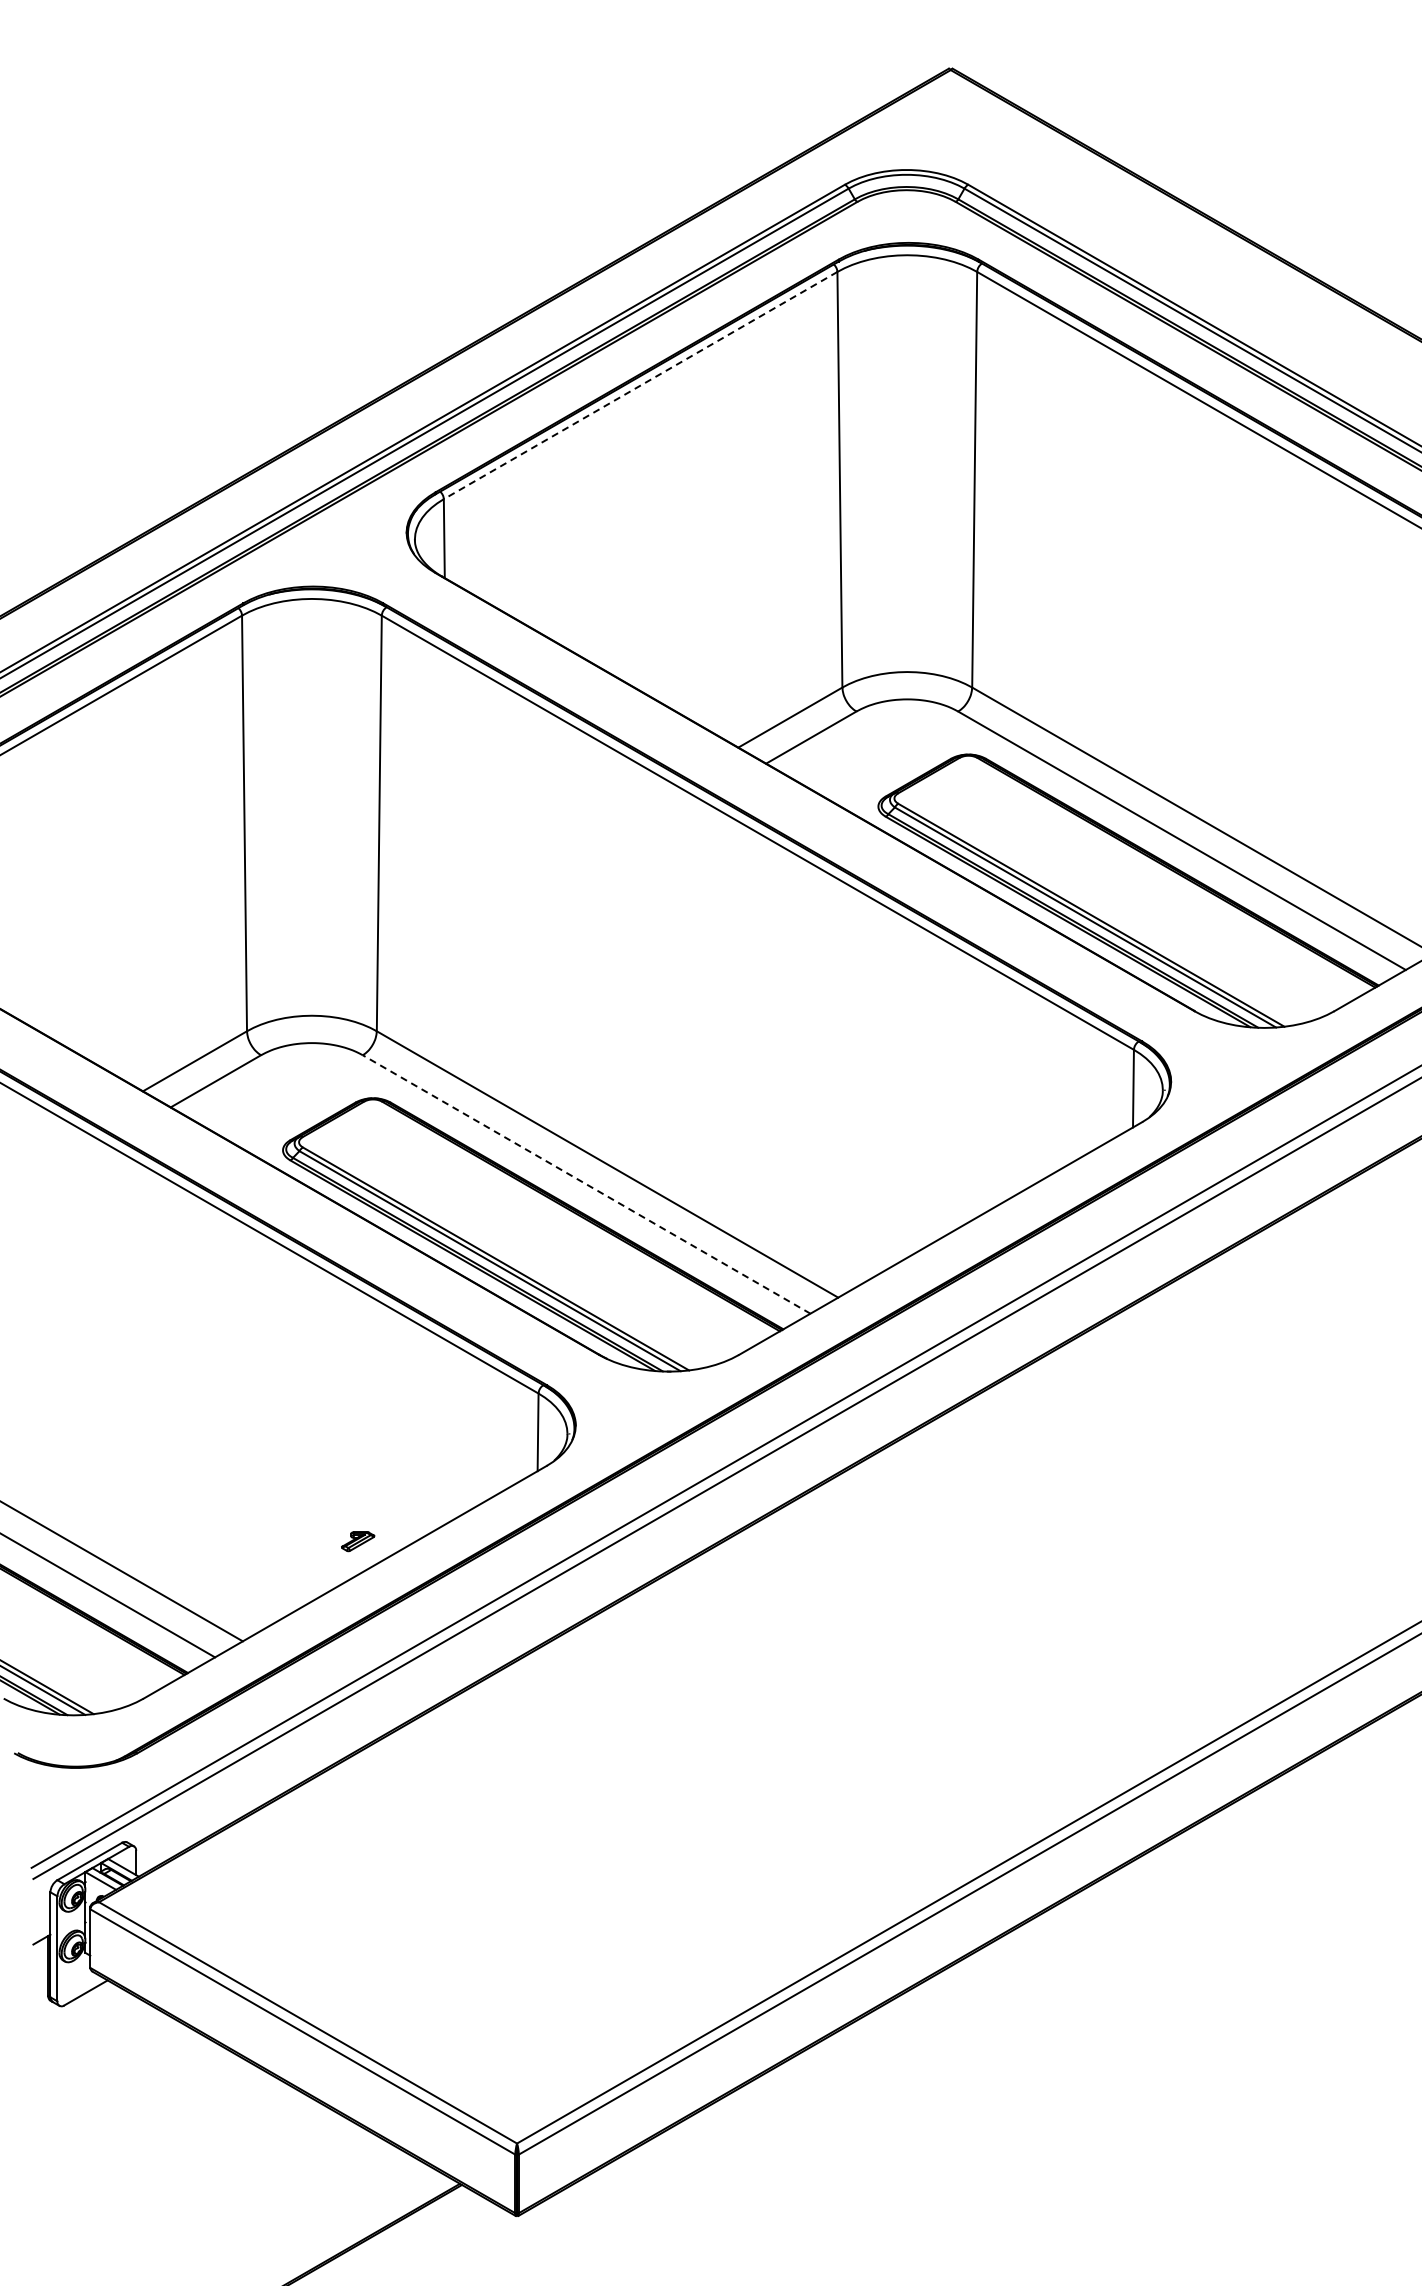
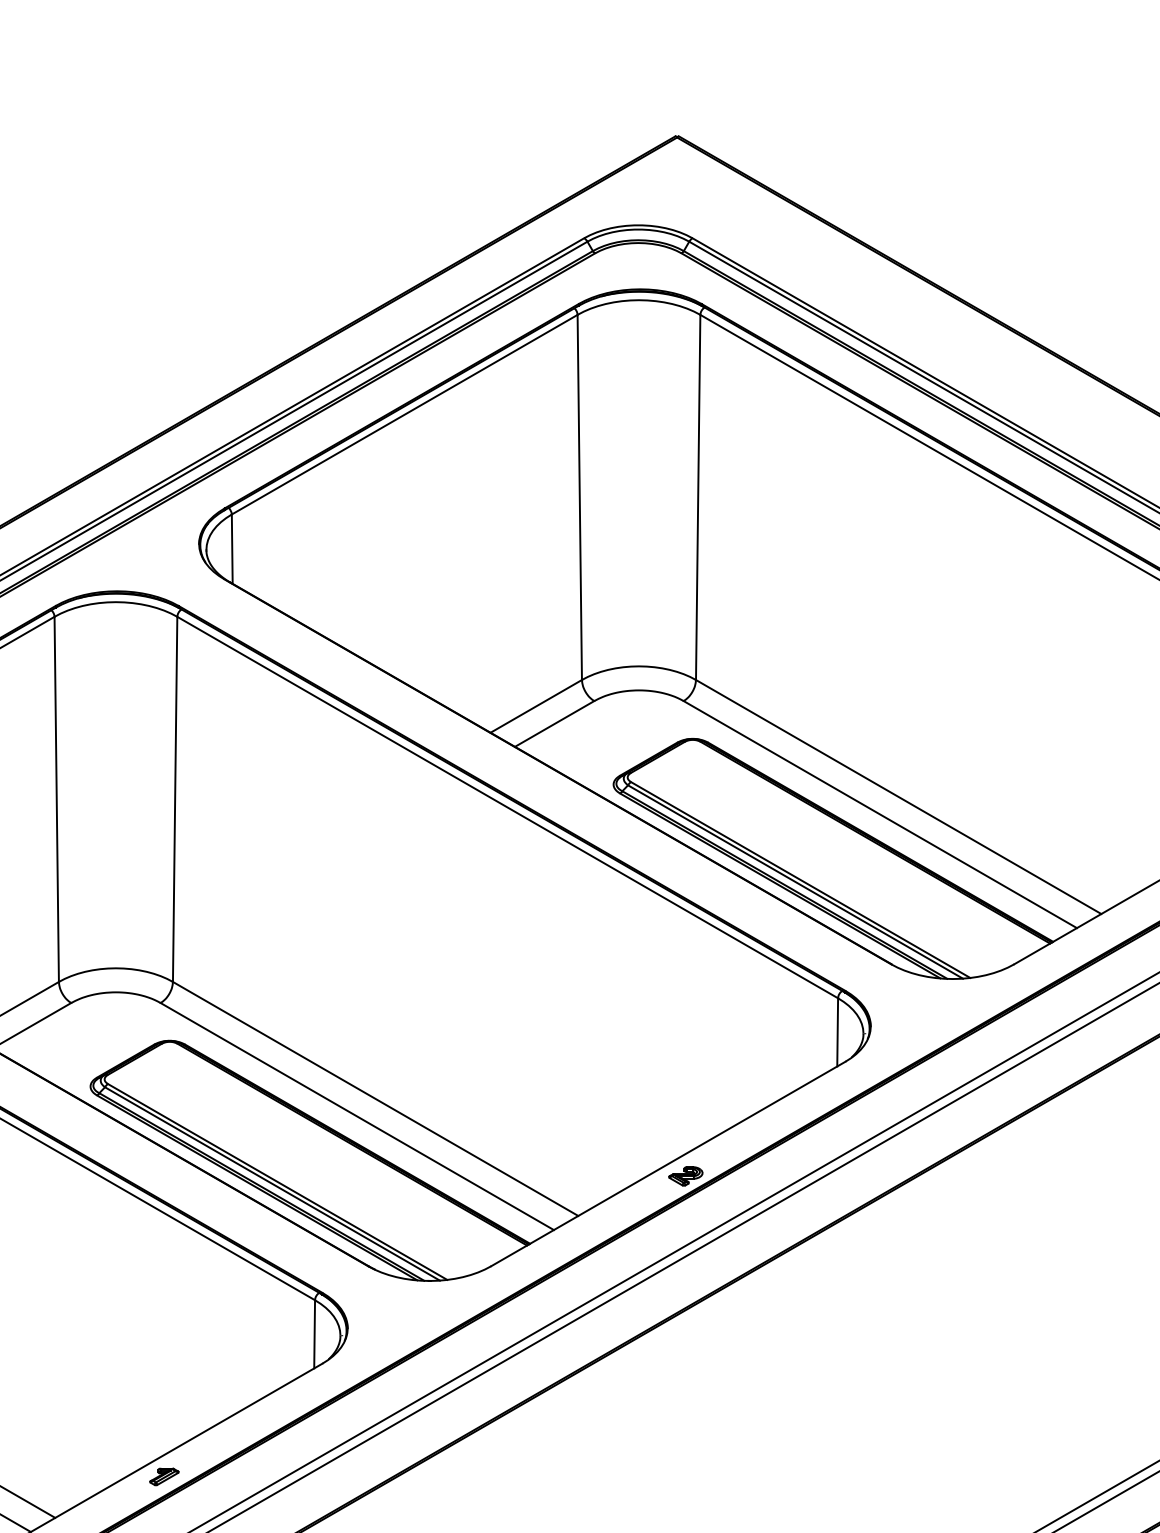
line: (640, 385) -> (404, 414), dashed -> solid
line: (586, 1184) -> (357, 1116), dashed -> solid
part: (960, 1252) -> (685, 1176), added
part: (358, 1541) -> (164, 1476), moved

